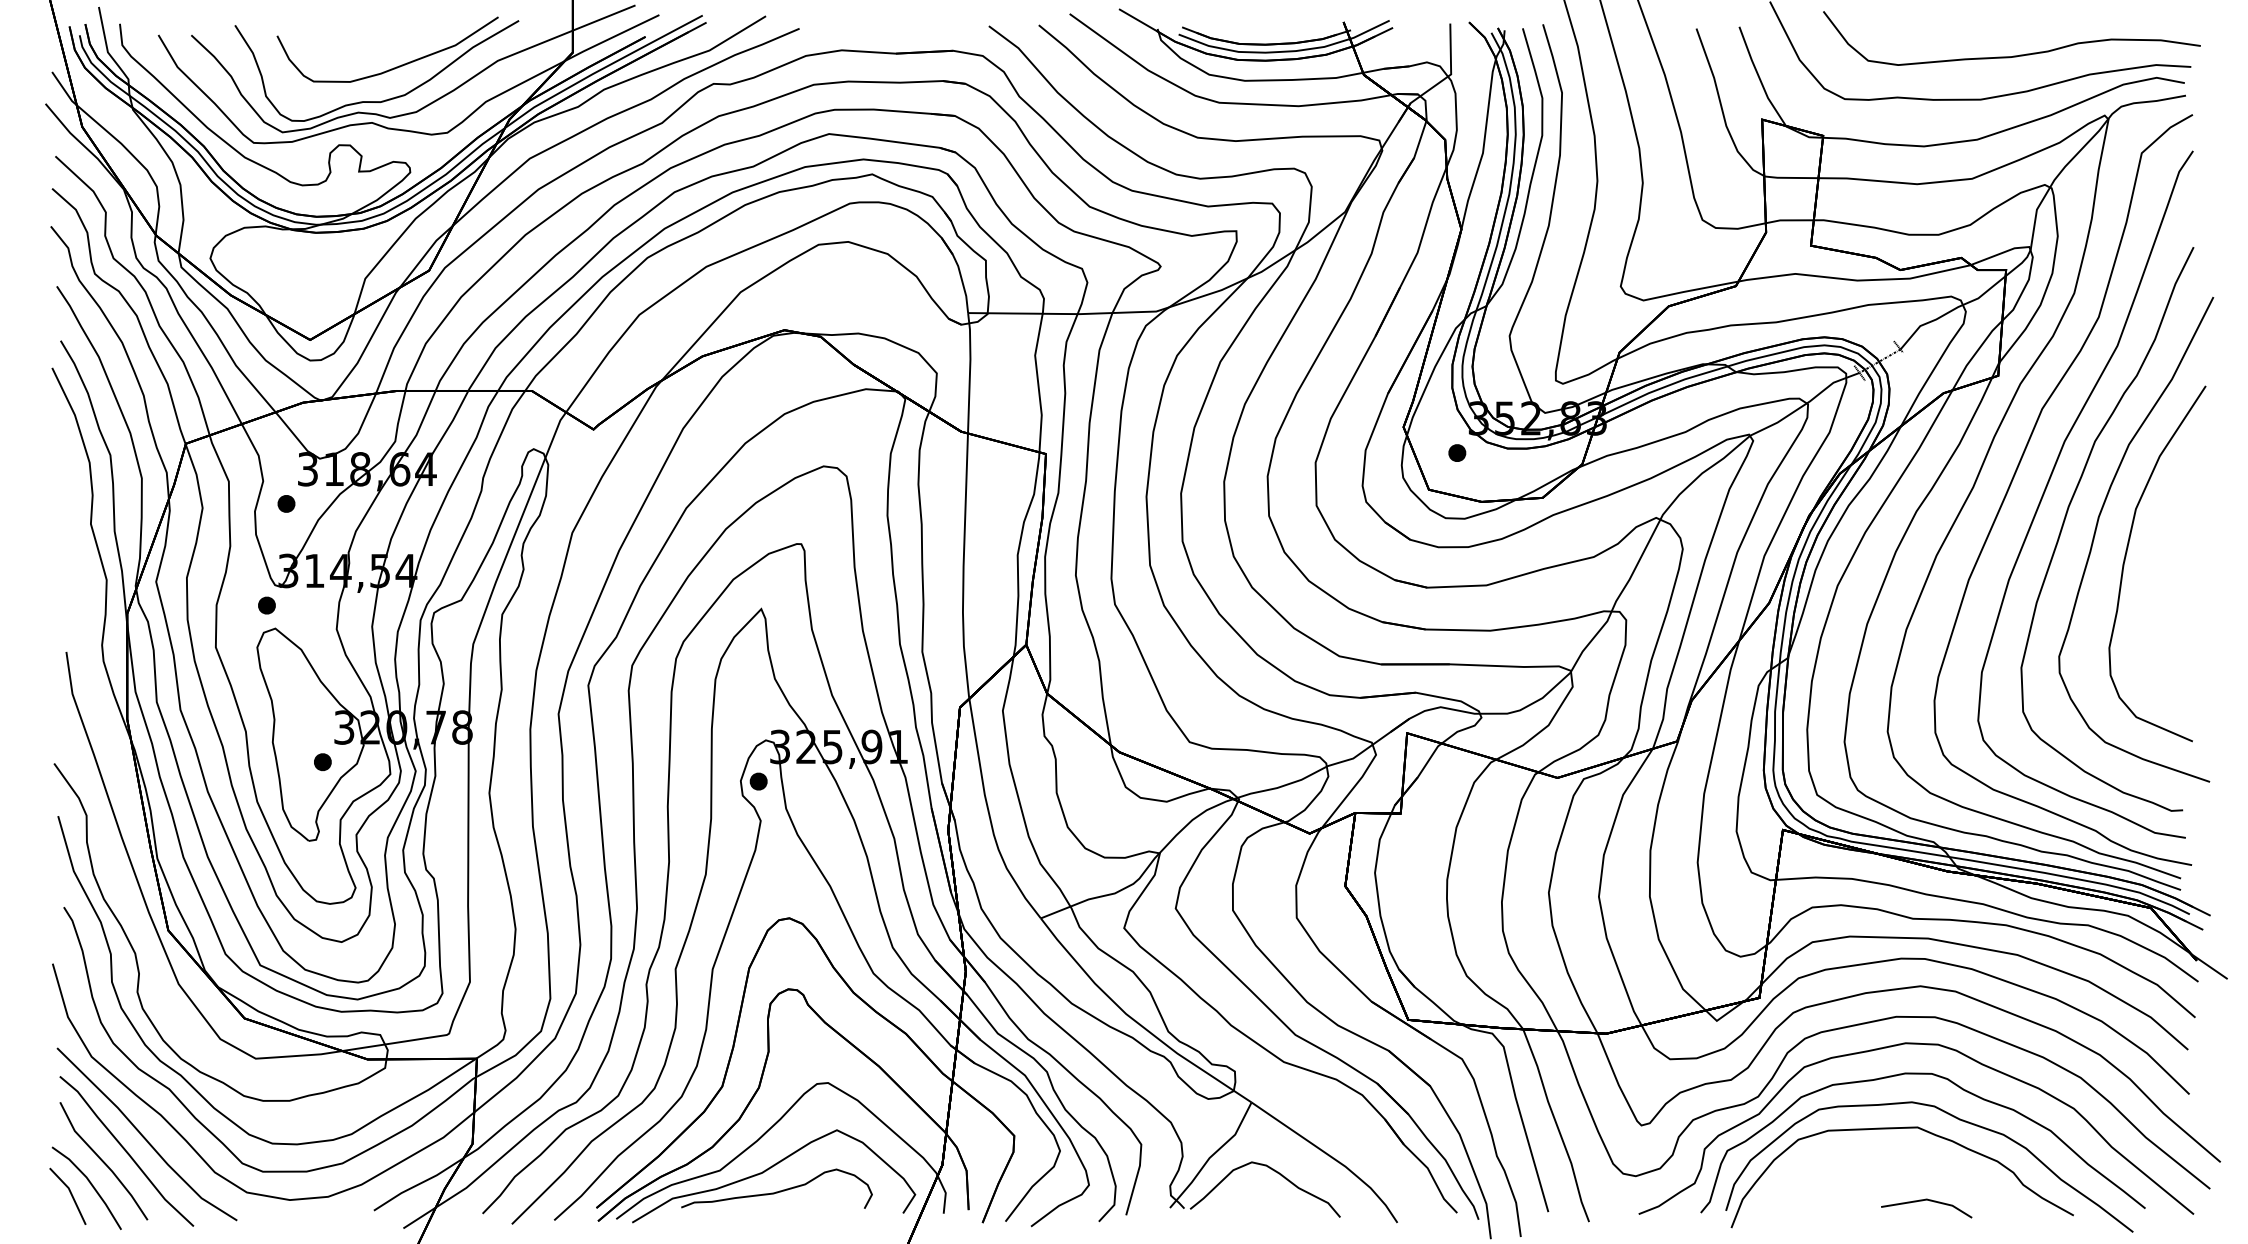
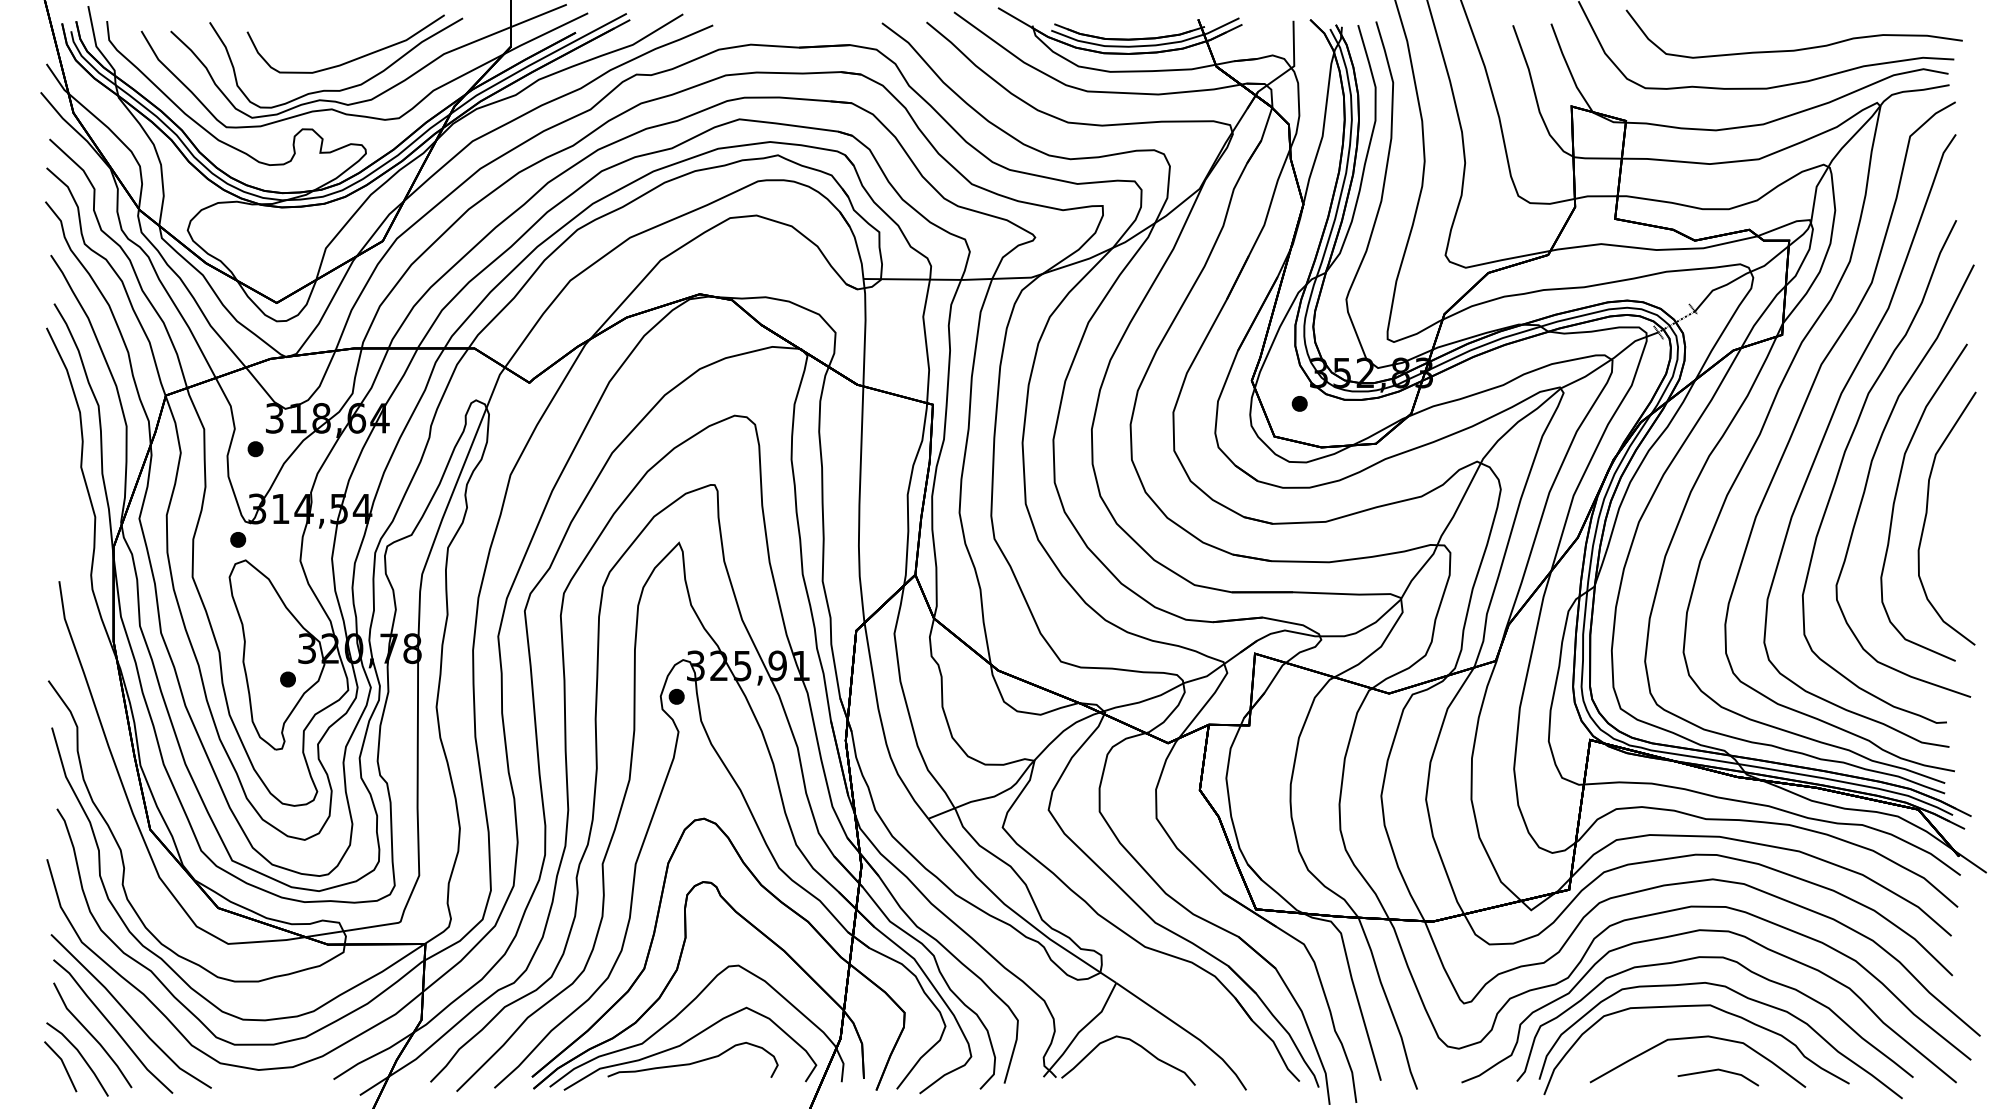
part: (2161, 574) -> (1927, 512), added
curve: (1903, 1164) -> (1697, 1038), added

